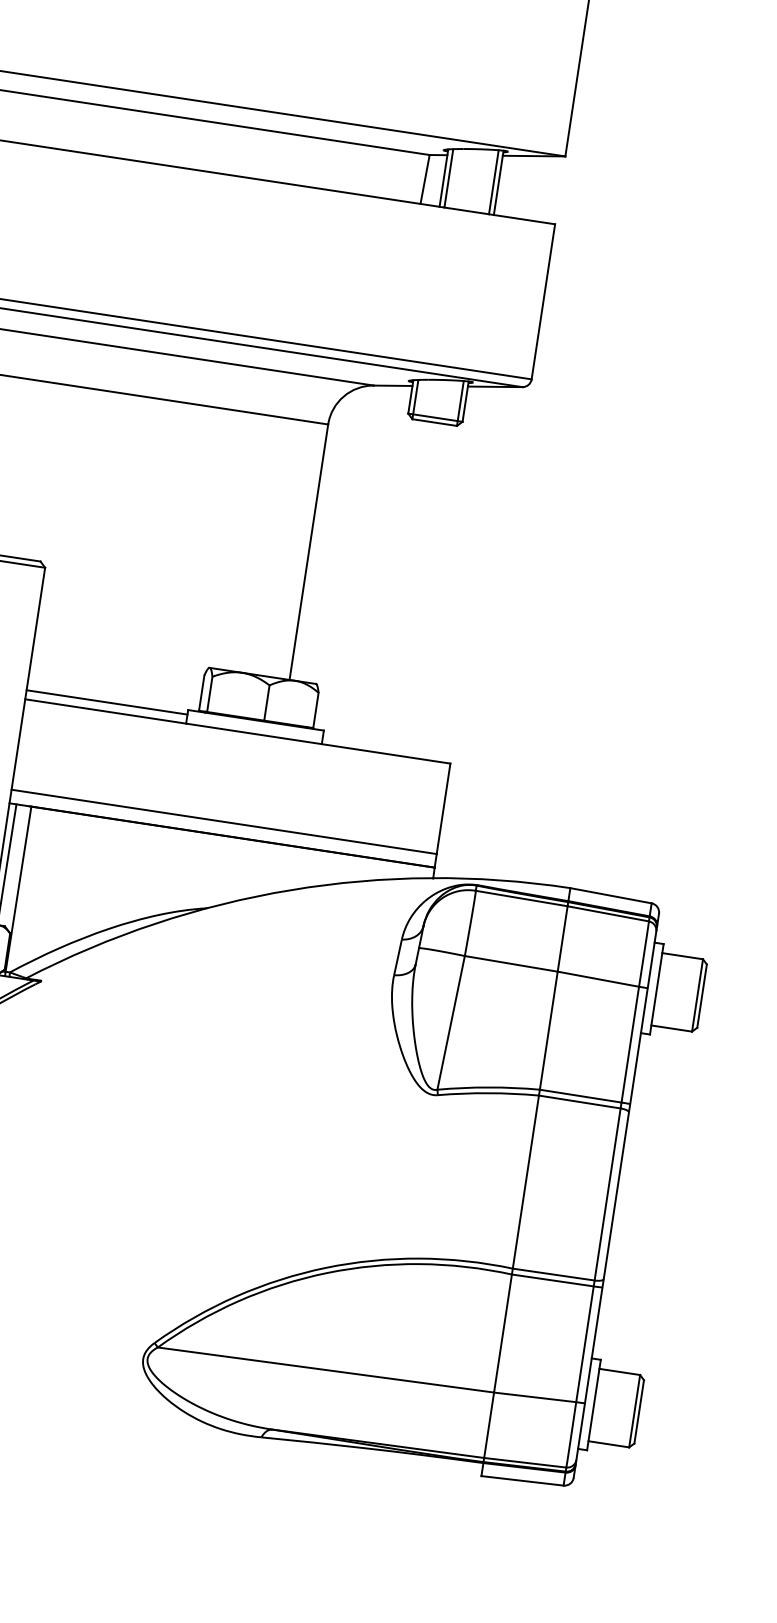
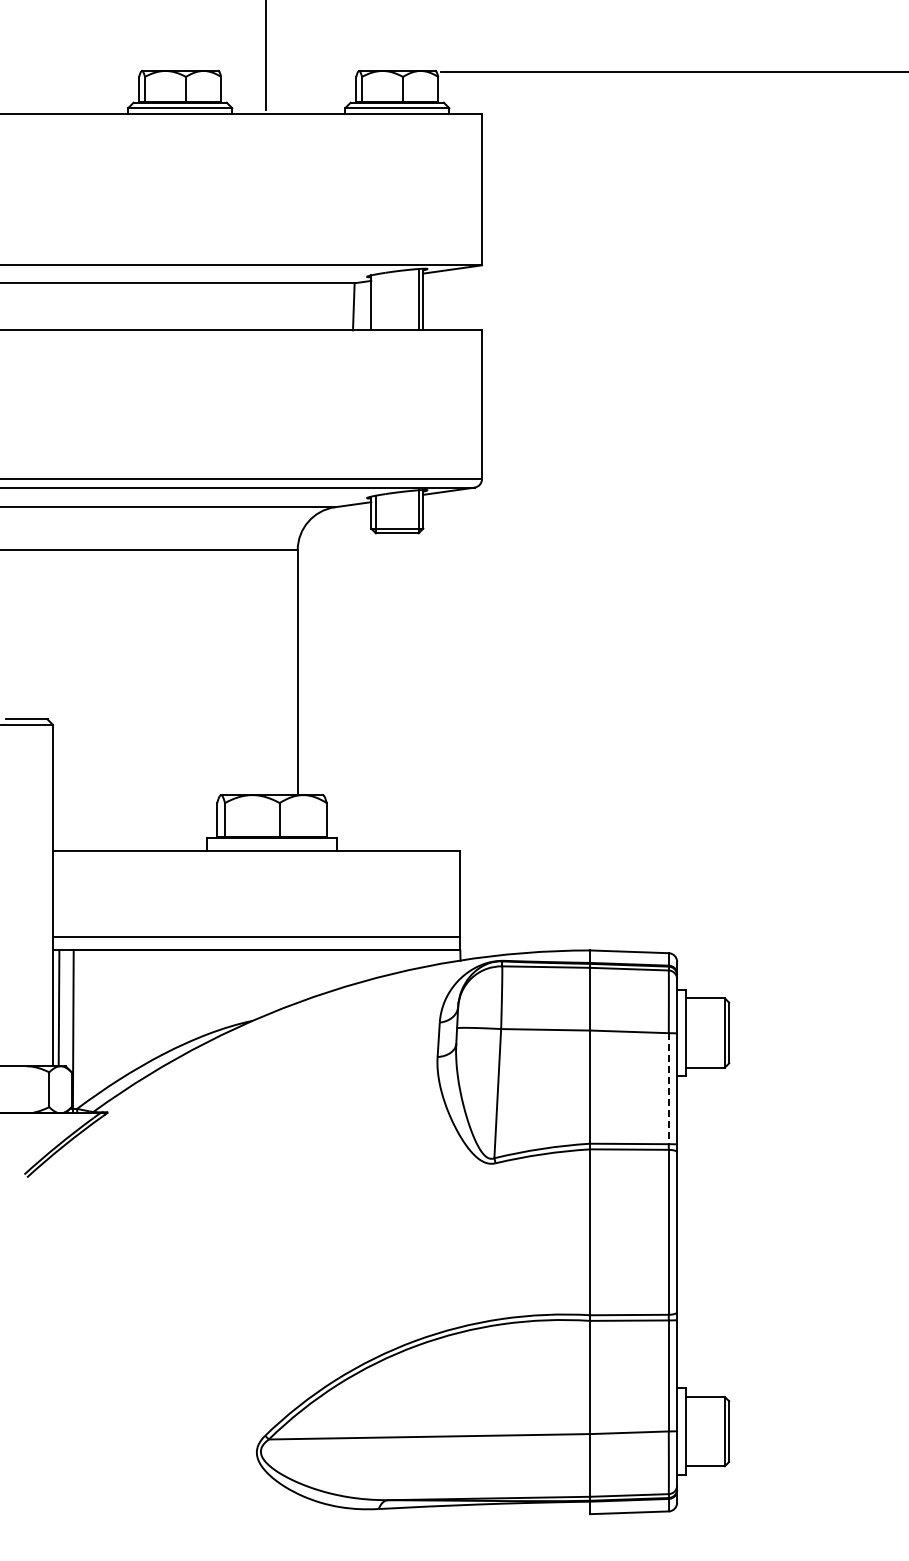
line: (448, 178) -> (375, 302), removed
line: (106, 702) -> (129, 842), removed
line: (630, 1044) -> (668, 1088), solid -> dashed

